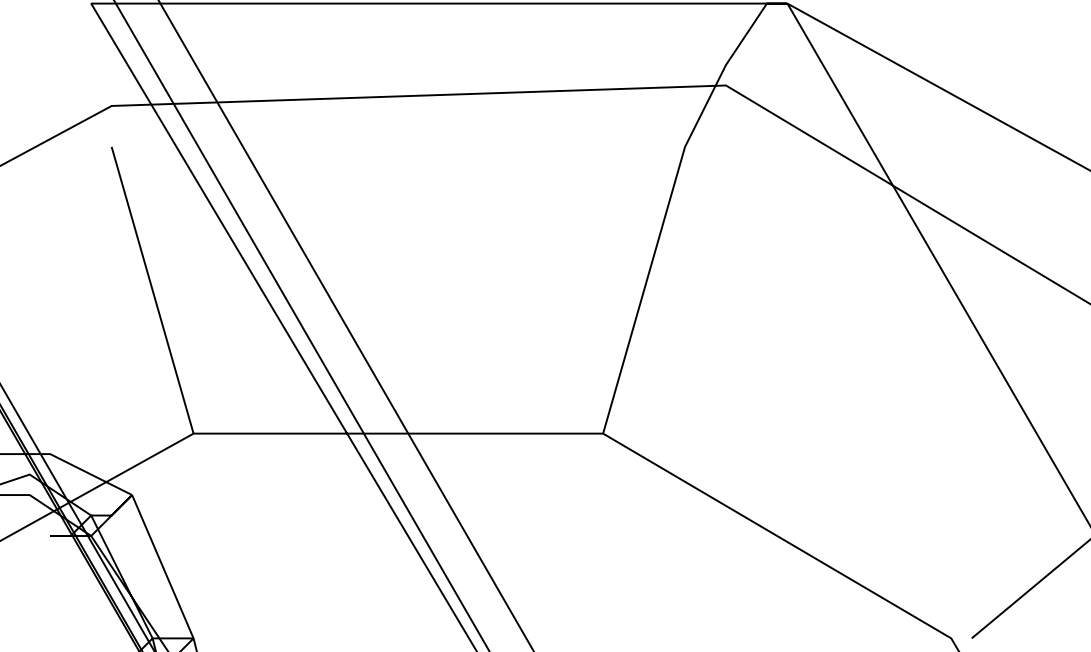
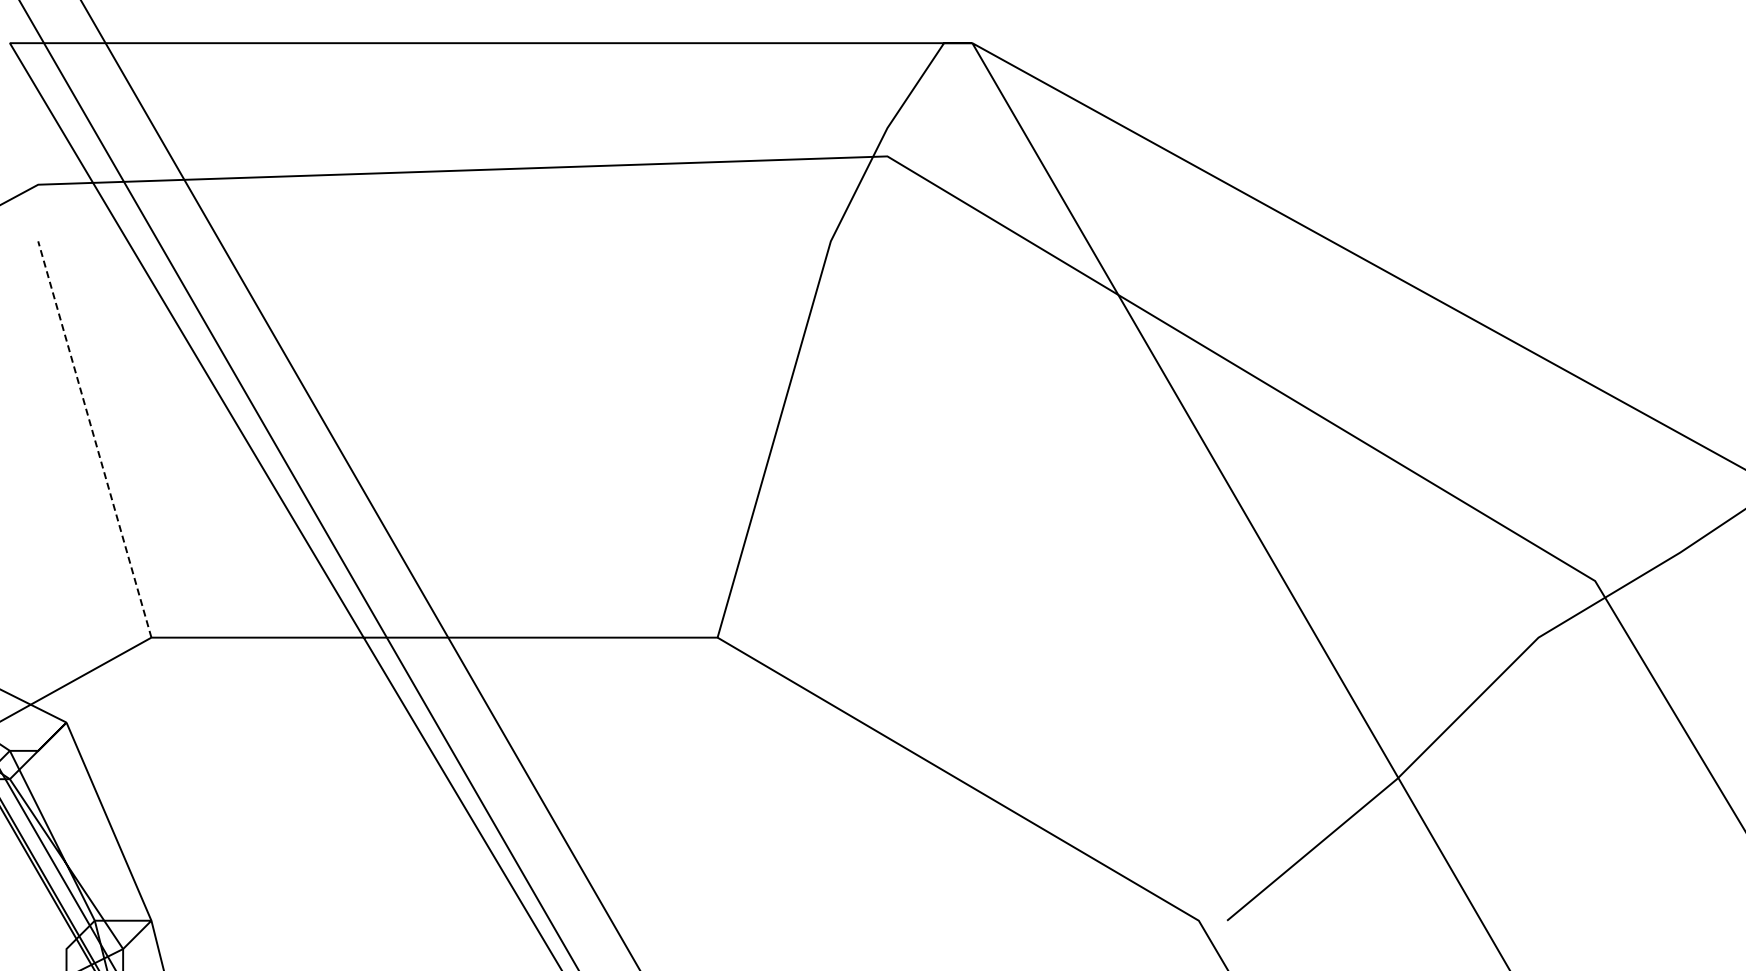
line: (152, 290) -> (94, 439), solid -> dashed

